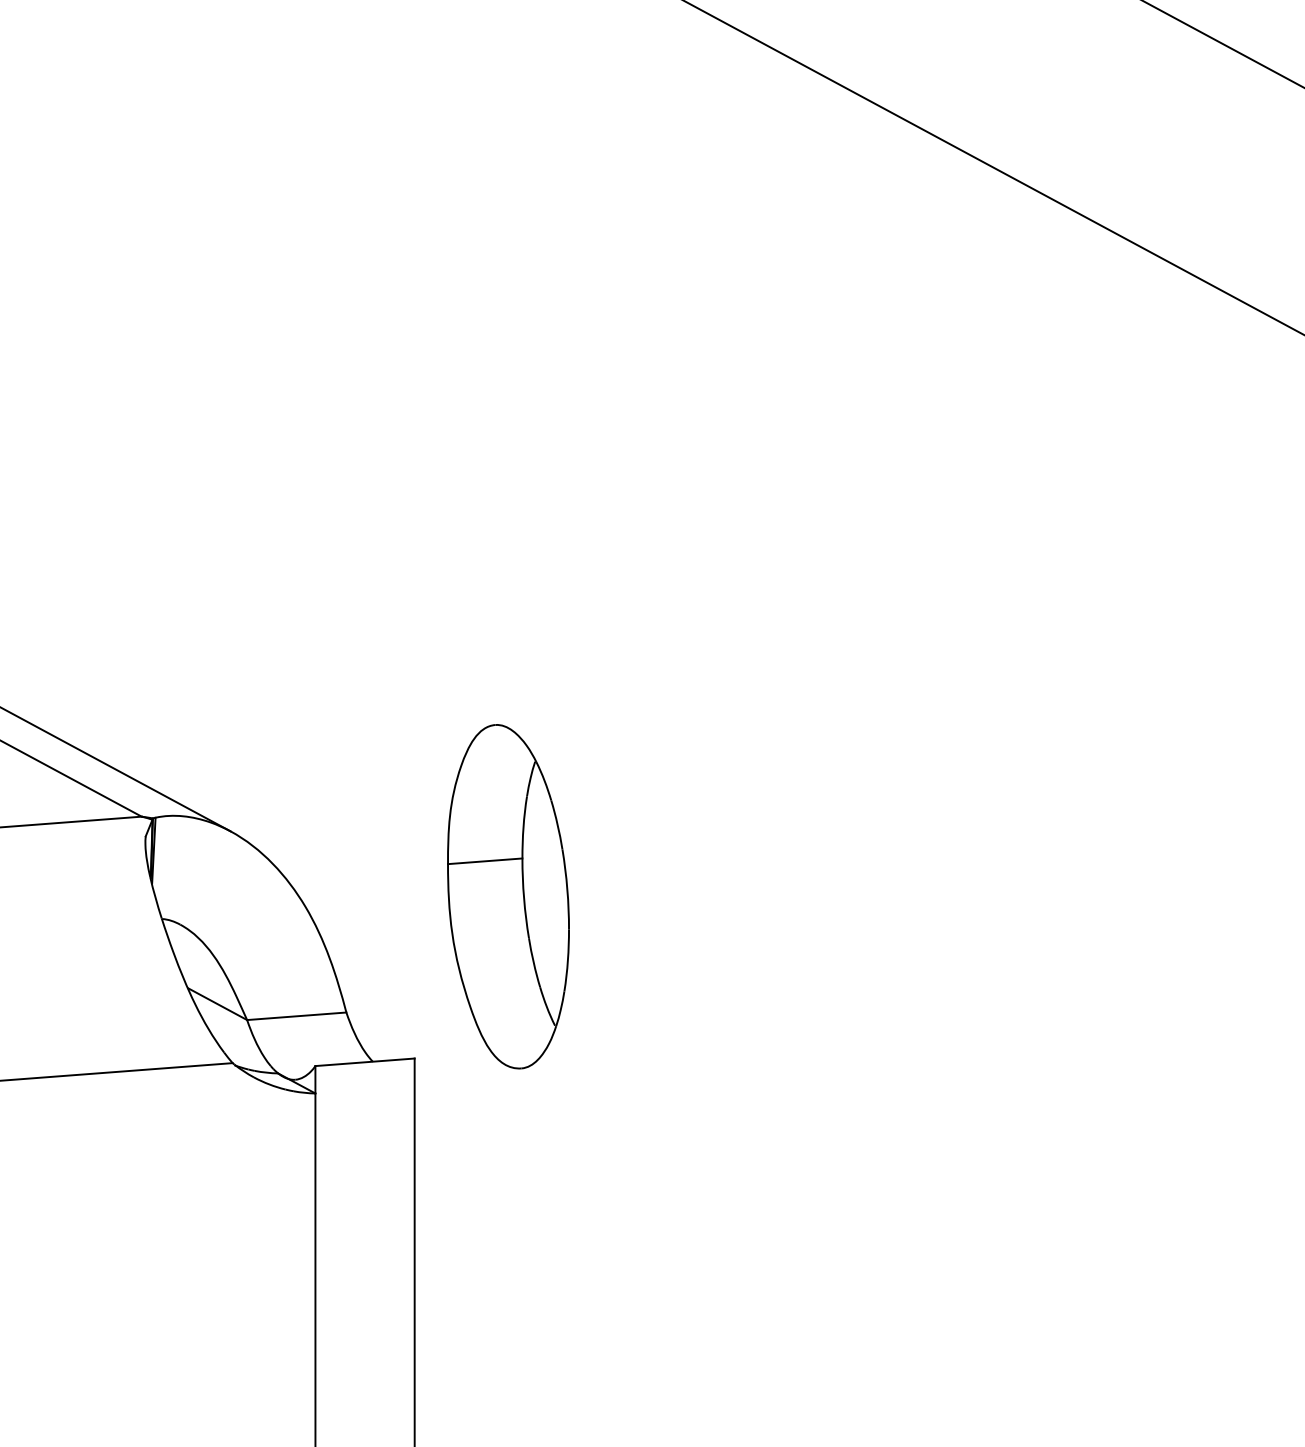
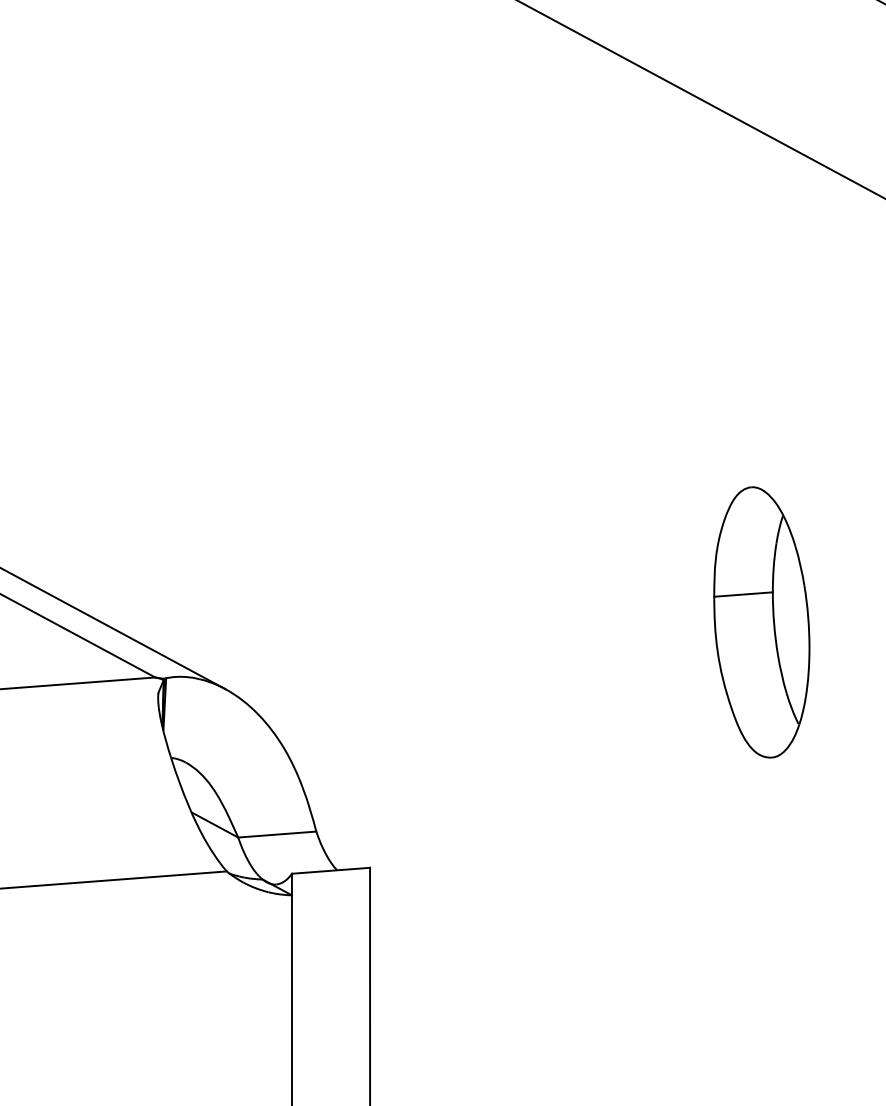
part: (508, 896) -> (761, 622), moved

